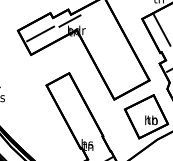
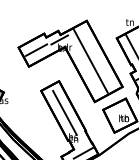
line: (108, 48) -> (90, 61), added
line: (76, 112) -> (64, 112), added

